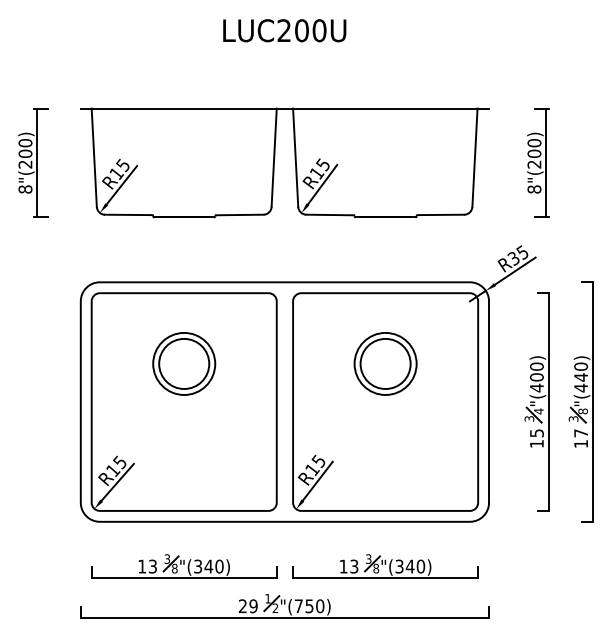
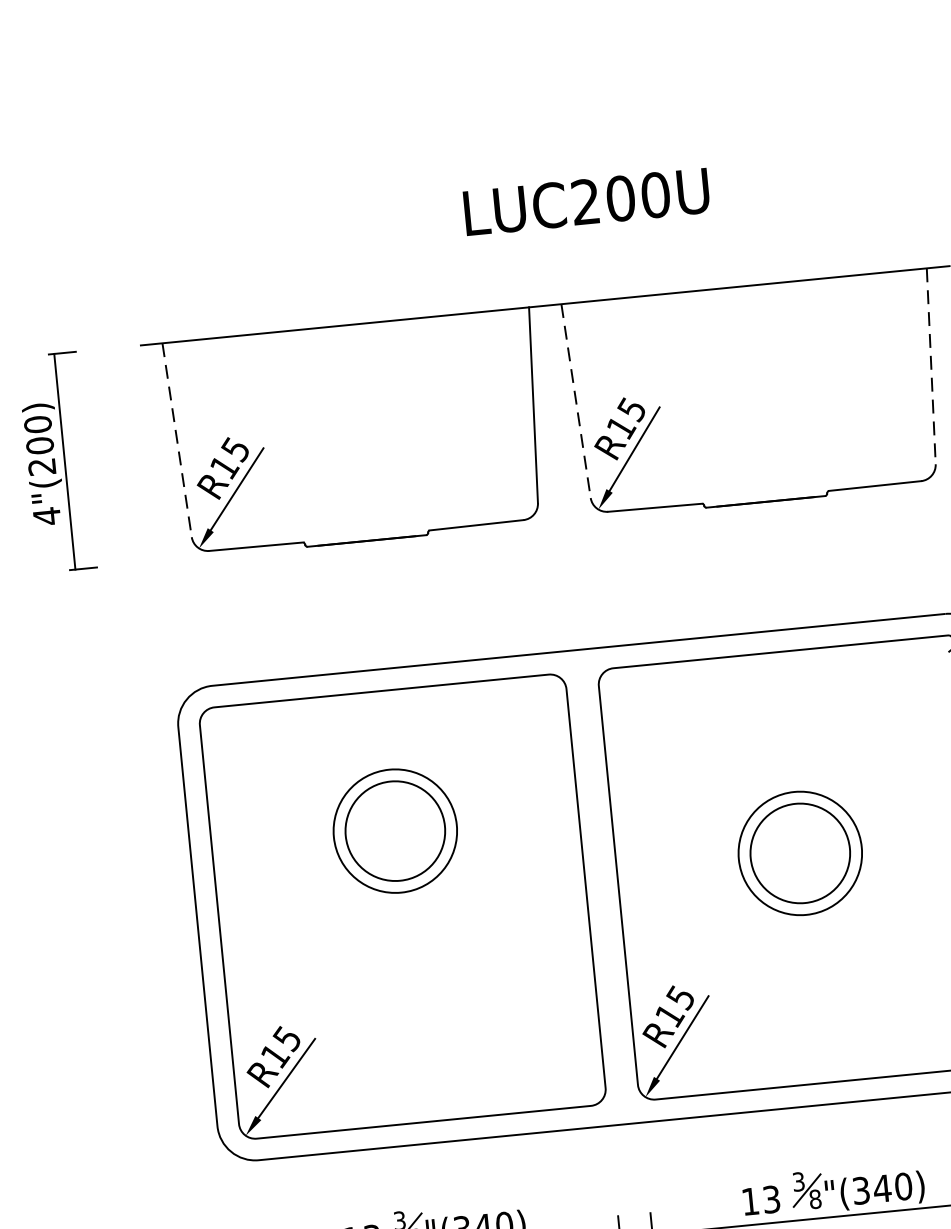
text: (284, 30) -> (586, 201), moved
line: (94, 158) -> (177, 441), solid -> dashed
line: (295, 158) -> (575, 402), solid -> dashed
line: (474, 158) -> (930, 367), solid -> dashed
text: (25, 189) -> (47, 516), 8 -> 4
part: (385, 363) -> (799, 852), moved

